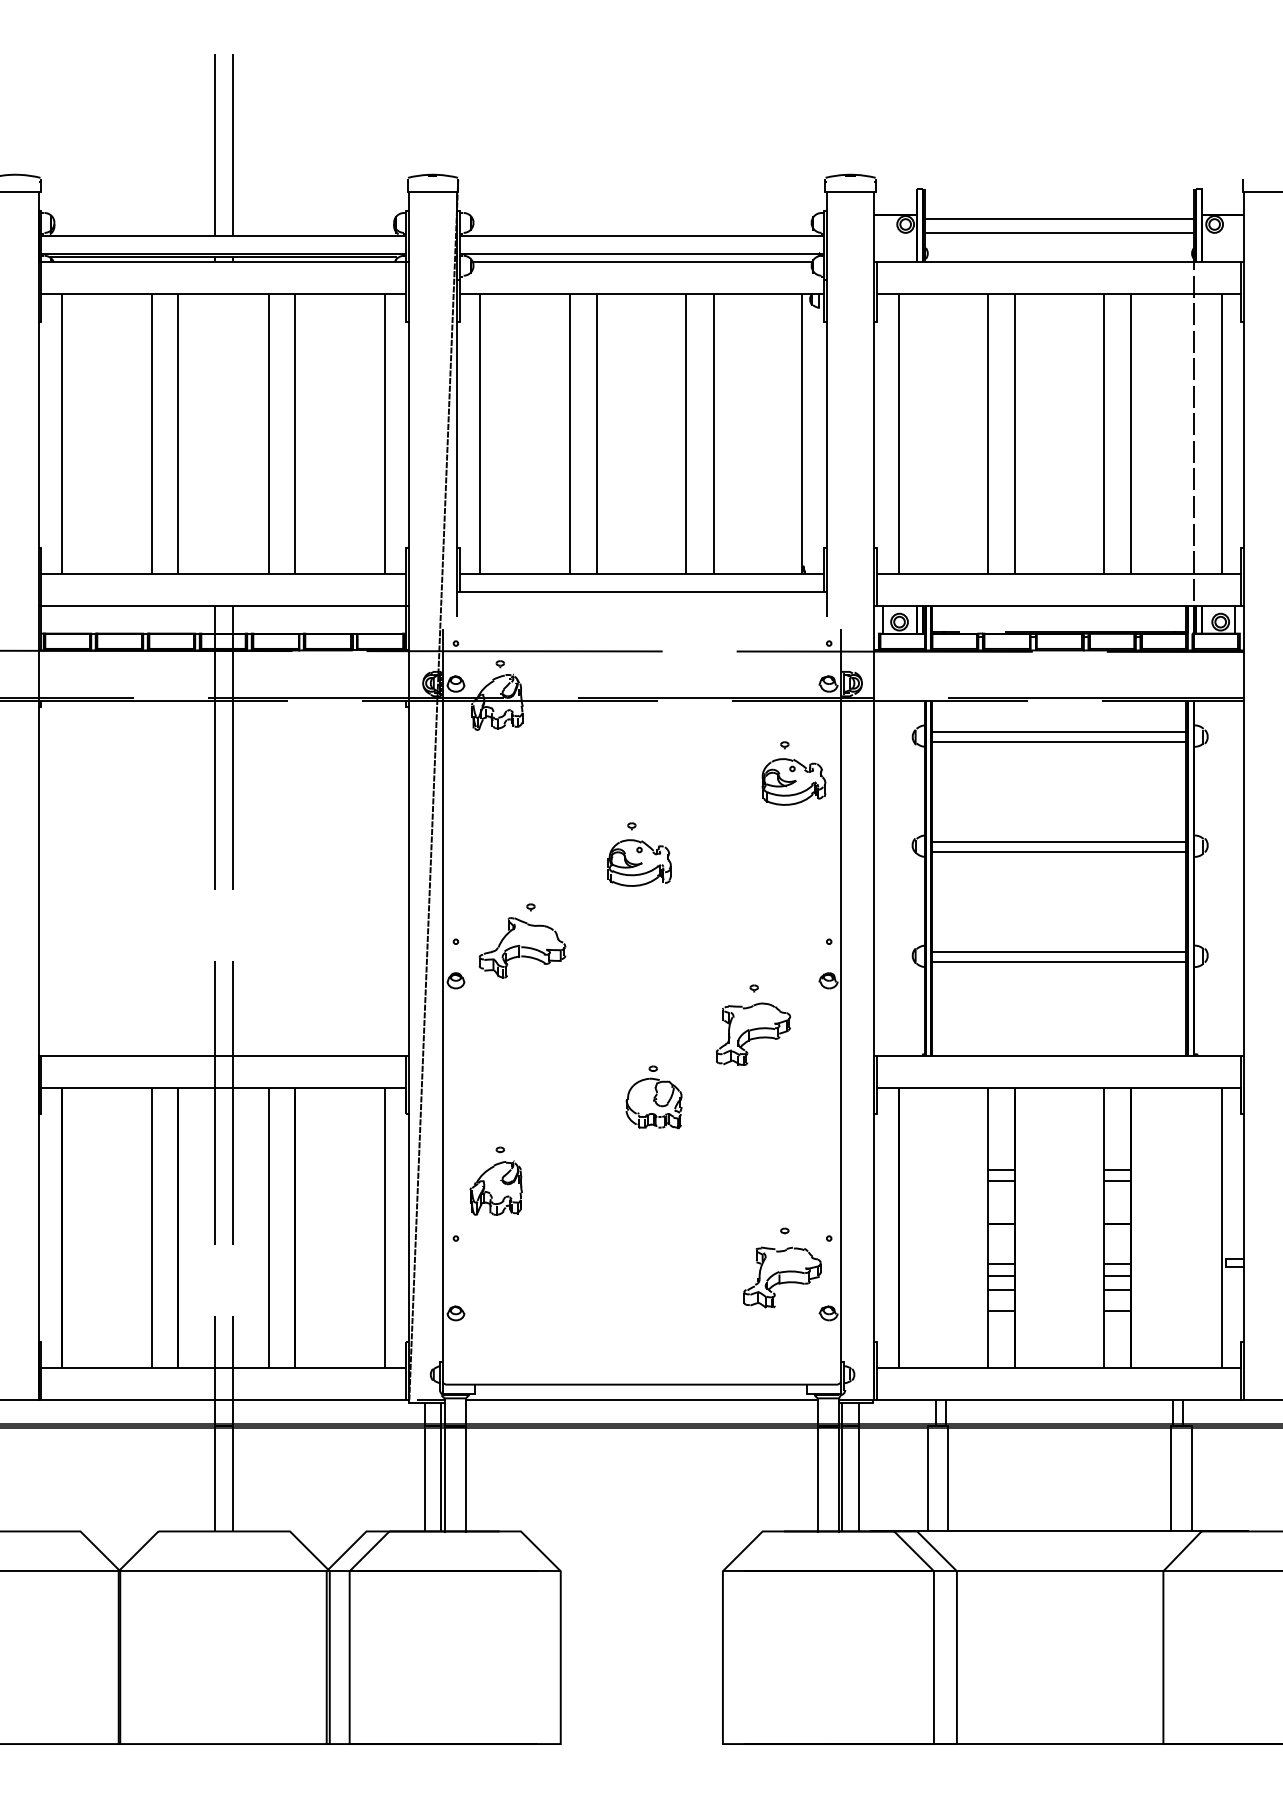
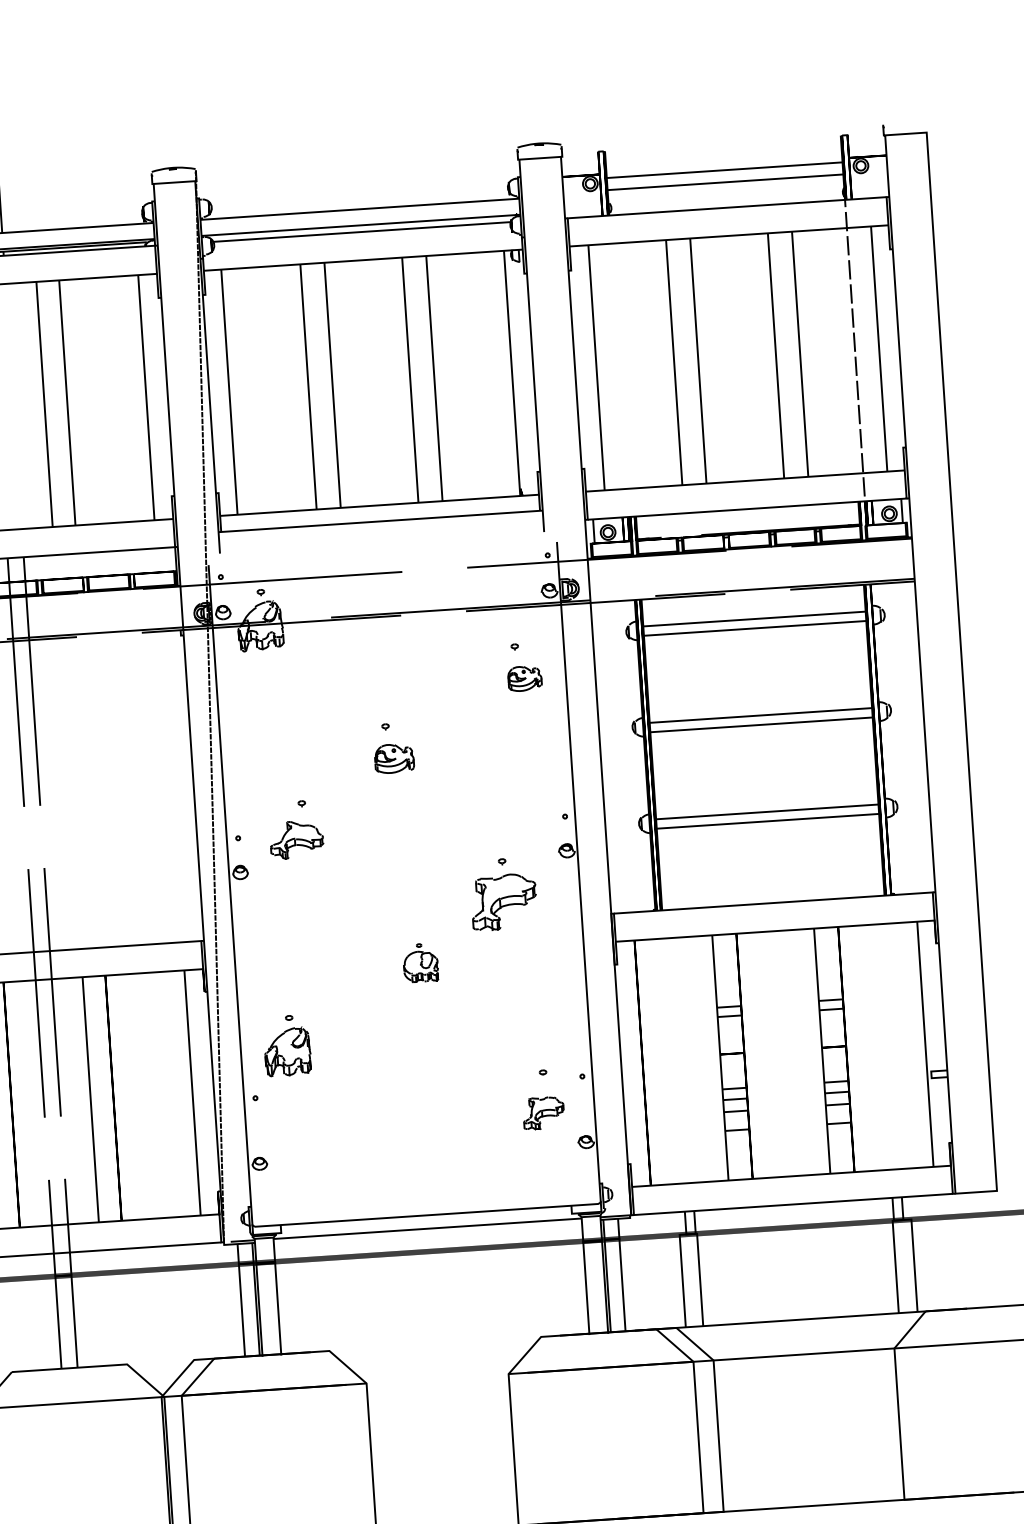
part: (793, 781) -> (524, 678), size x0.6
part: (639, 862) -> (394, 758), size x0.7
part: (522, 947) -> (296, 839), size x0.7
part: (653, 1097) -> (420, 963), size x0.7
part: (782, 1277) -> (543, 1113), size x0.6

